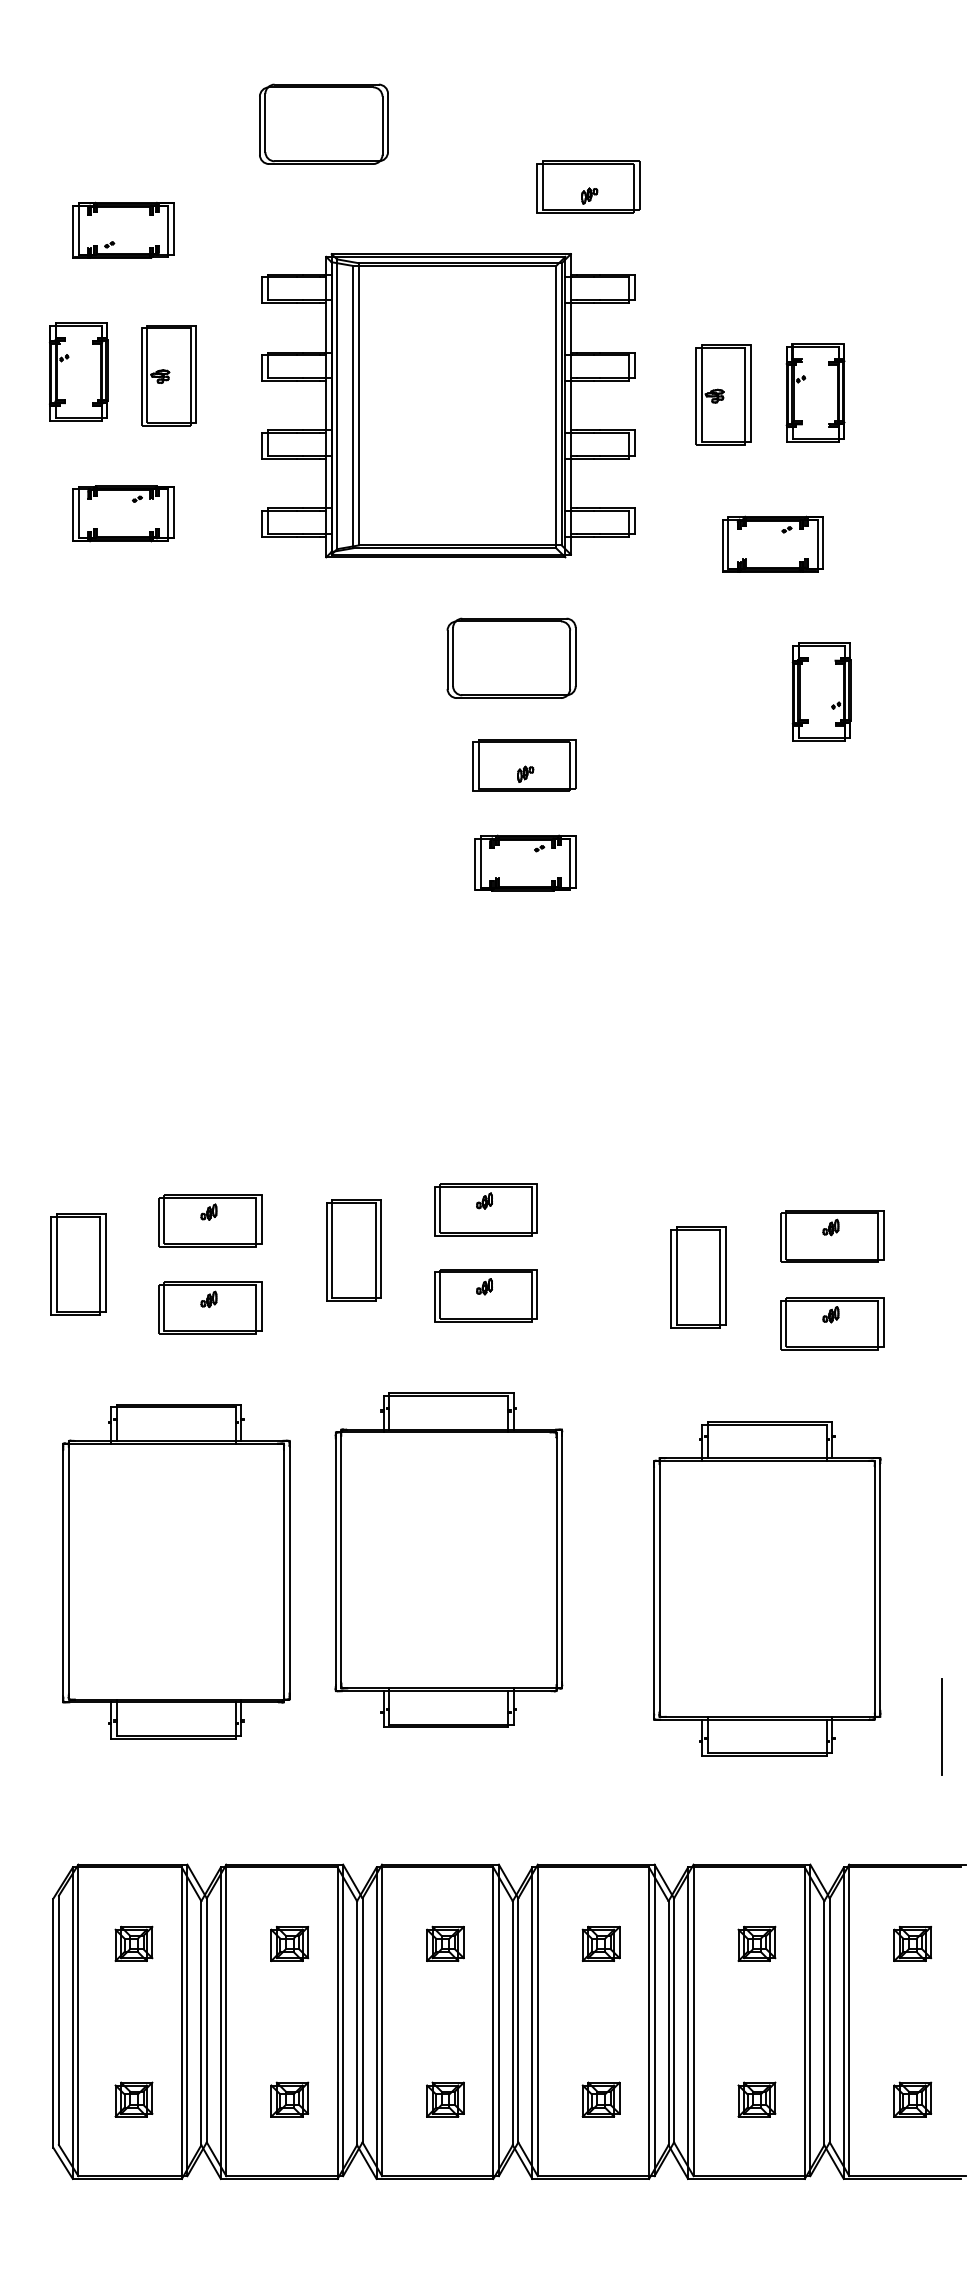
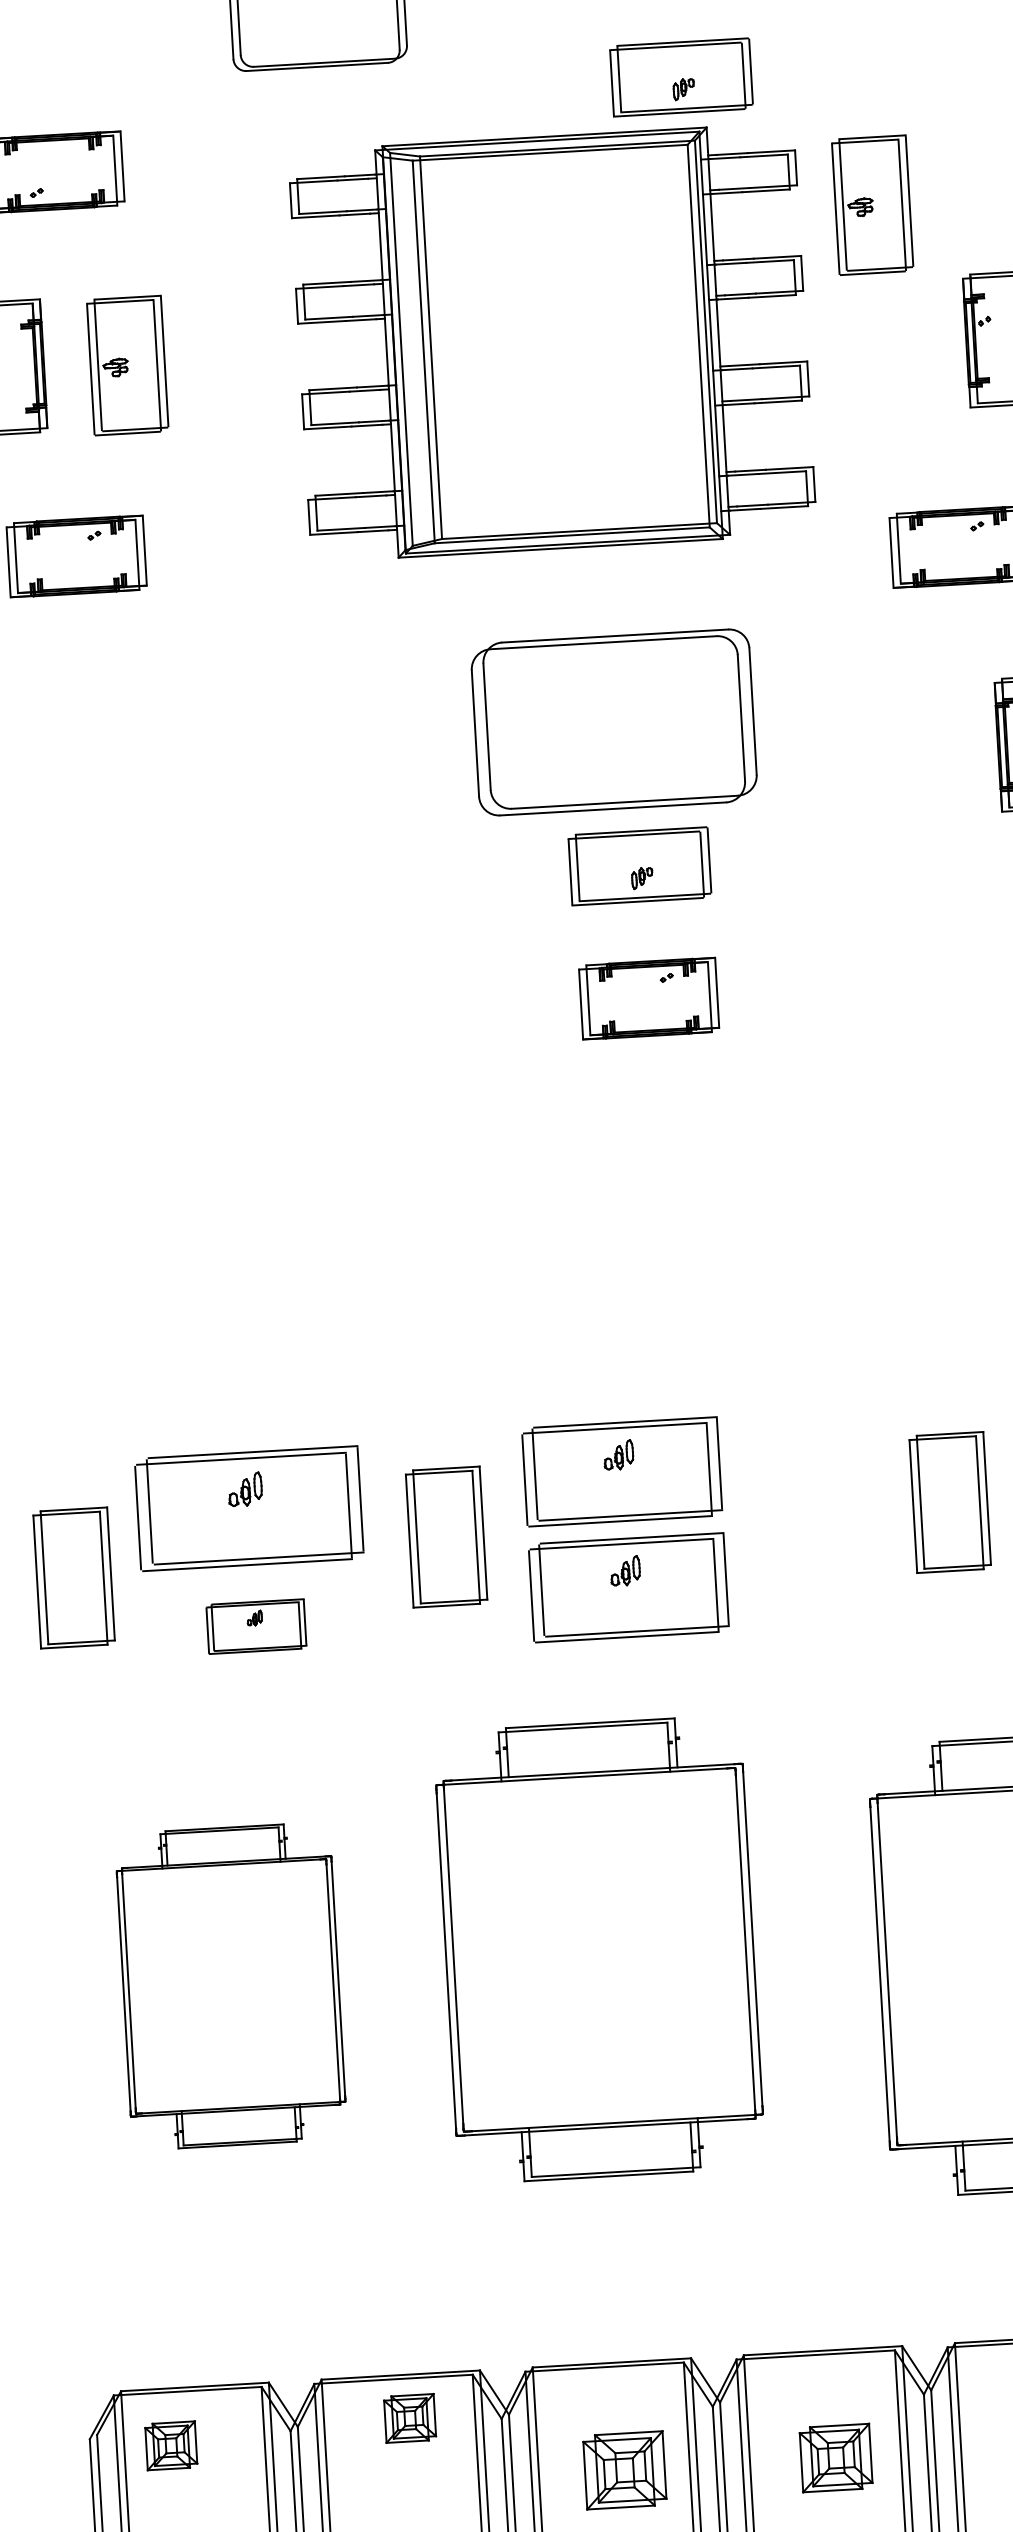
part: (723, 394) -> (872, 204), moved
part: (448, 405) -> (552, 342), moved
part: (511, 657) -> (613, 720), size x1.6
part: (485, 1209) -> (621, 1471), size x1.4
part: (210, 1220) -> (249, 1507), size x1.6
part: (698, 1277) -> (949, 1502), moved
part: (485, 1295) -> (628, 1587), size x1.4
part: (210, 1307) -> (256, 1625), size x0.7
part: (176, 1571) -> (231, 1986), size x0.7
part: (133, 1943) -> (170, 2445), moved
part: (289, 1943) -> (409, 2417), moved
part: (445, 1943) -> (624, 2469), size x1.6
part: (600, 1943) -> (834, 2457), size x1.4

